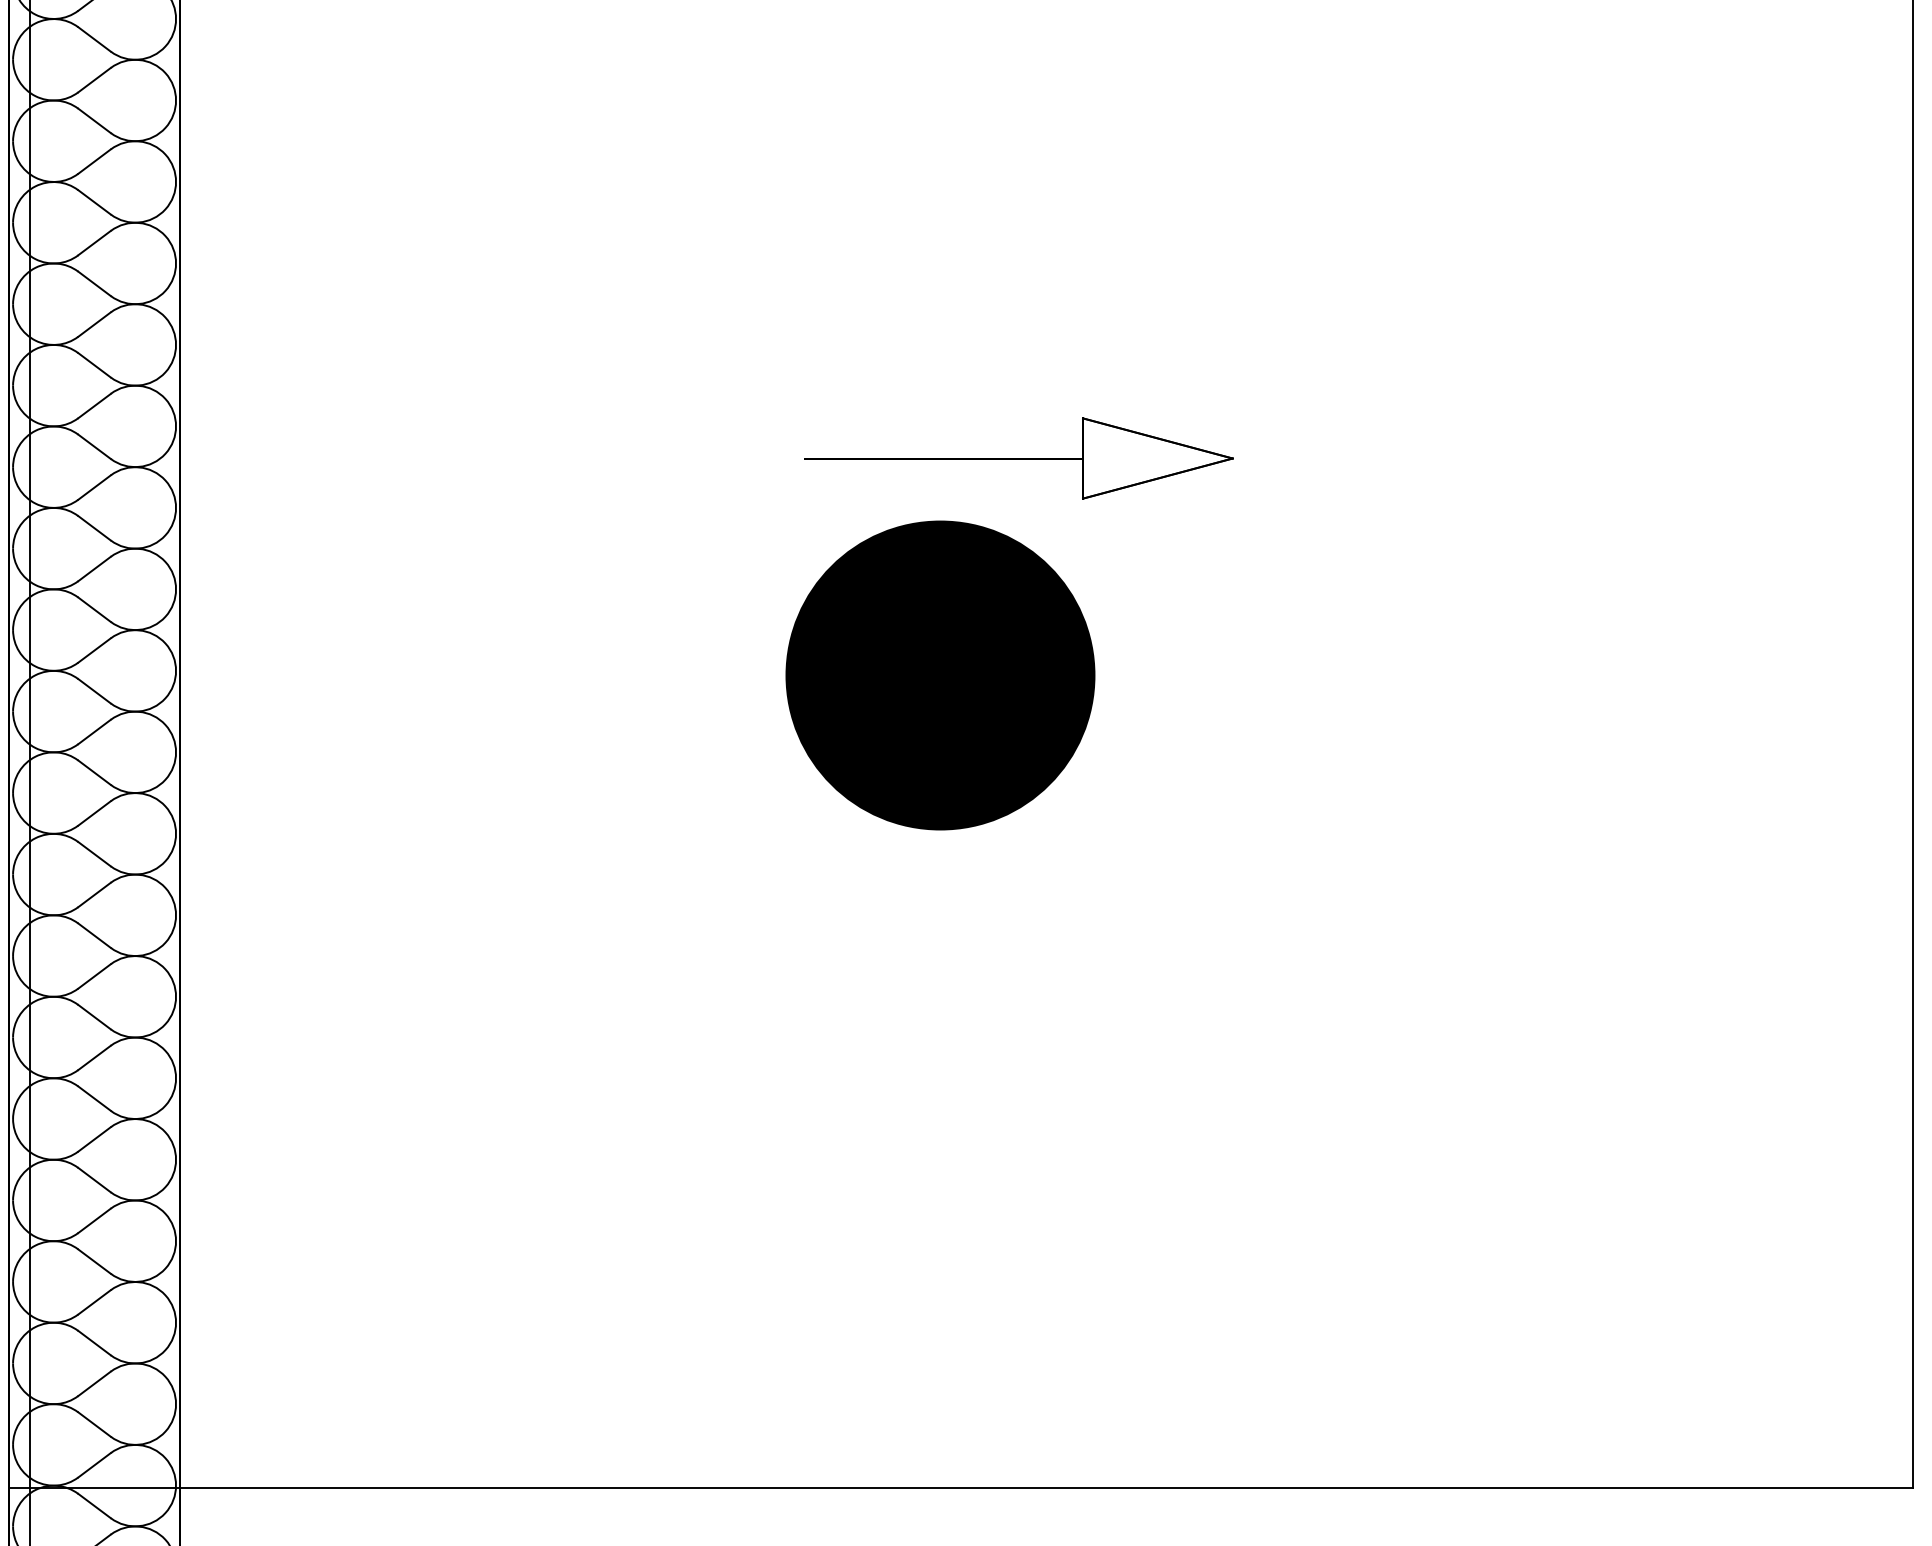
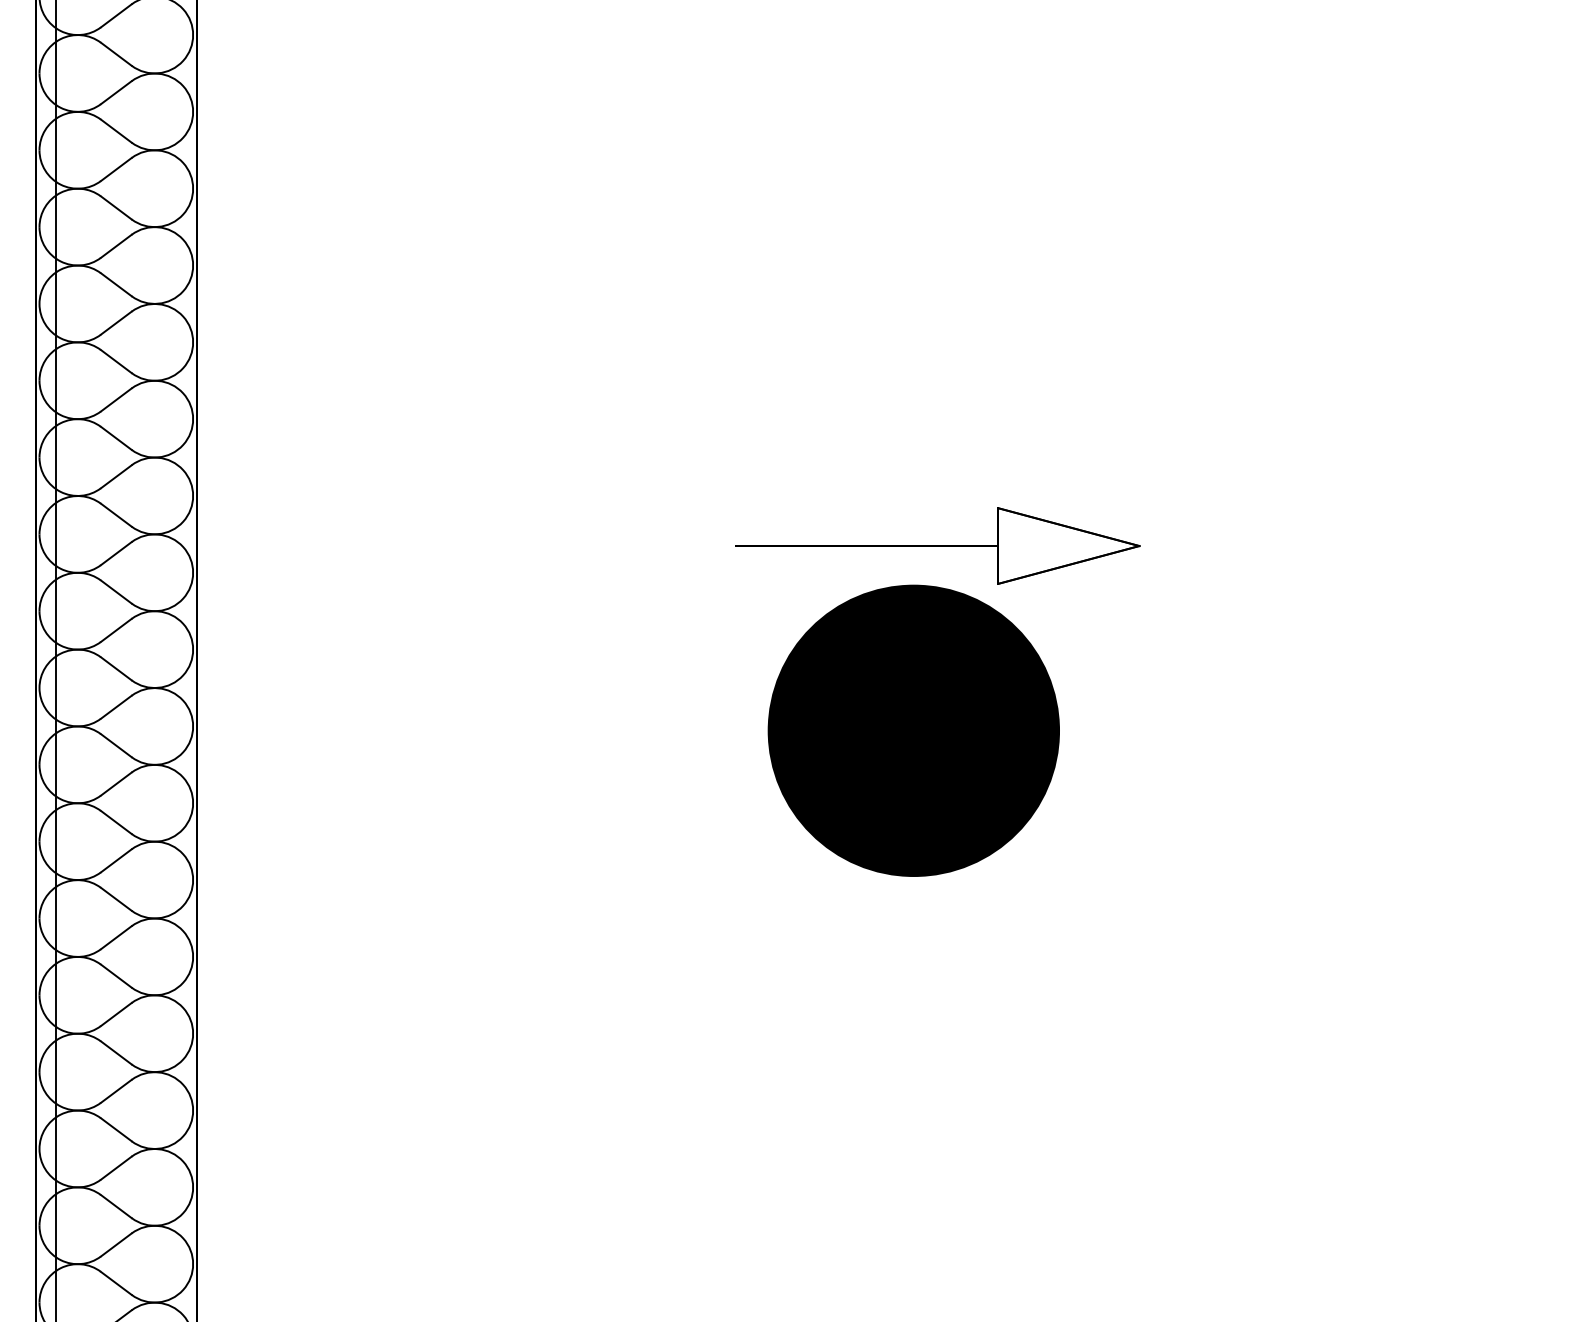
part: (1018, 458) -> (937, 546), moved

